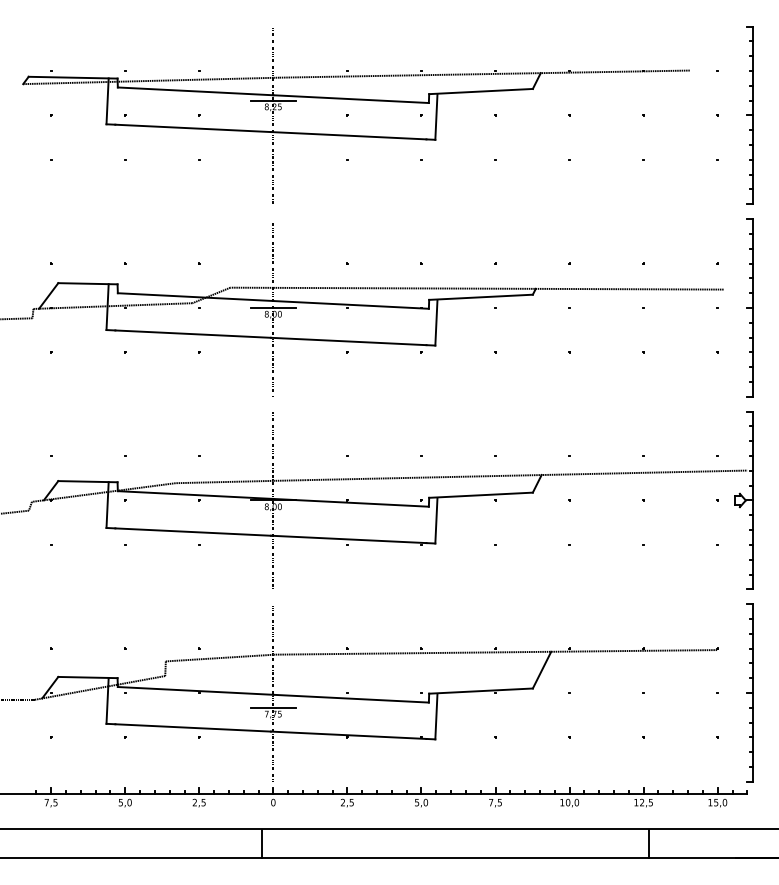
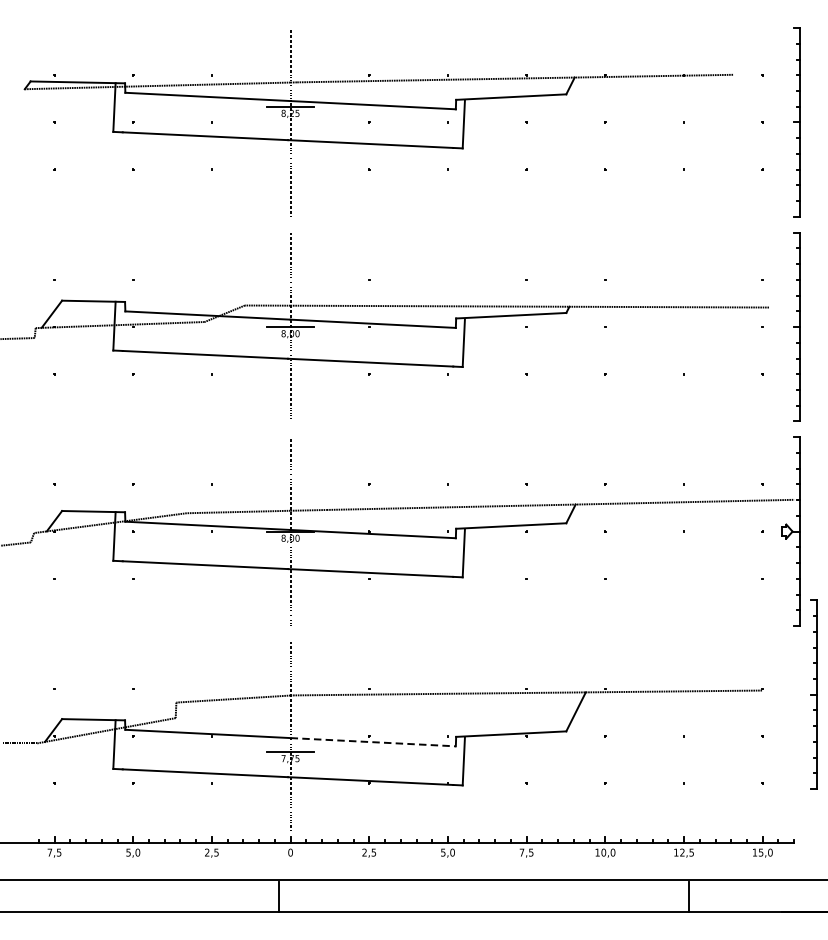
part: (749, 692) -> (813, 694), moved
line: (351, 698) -> (373, 742), solid -> dashed

